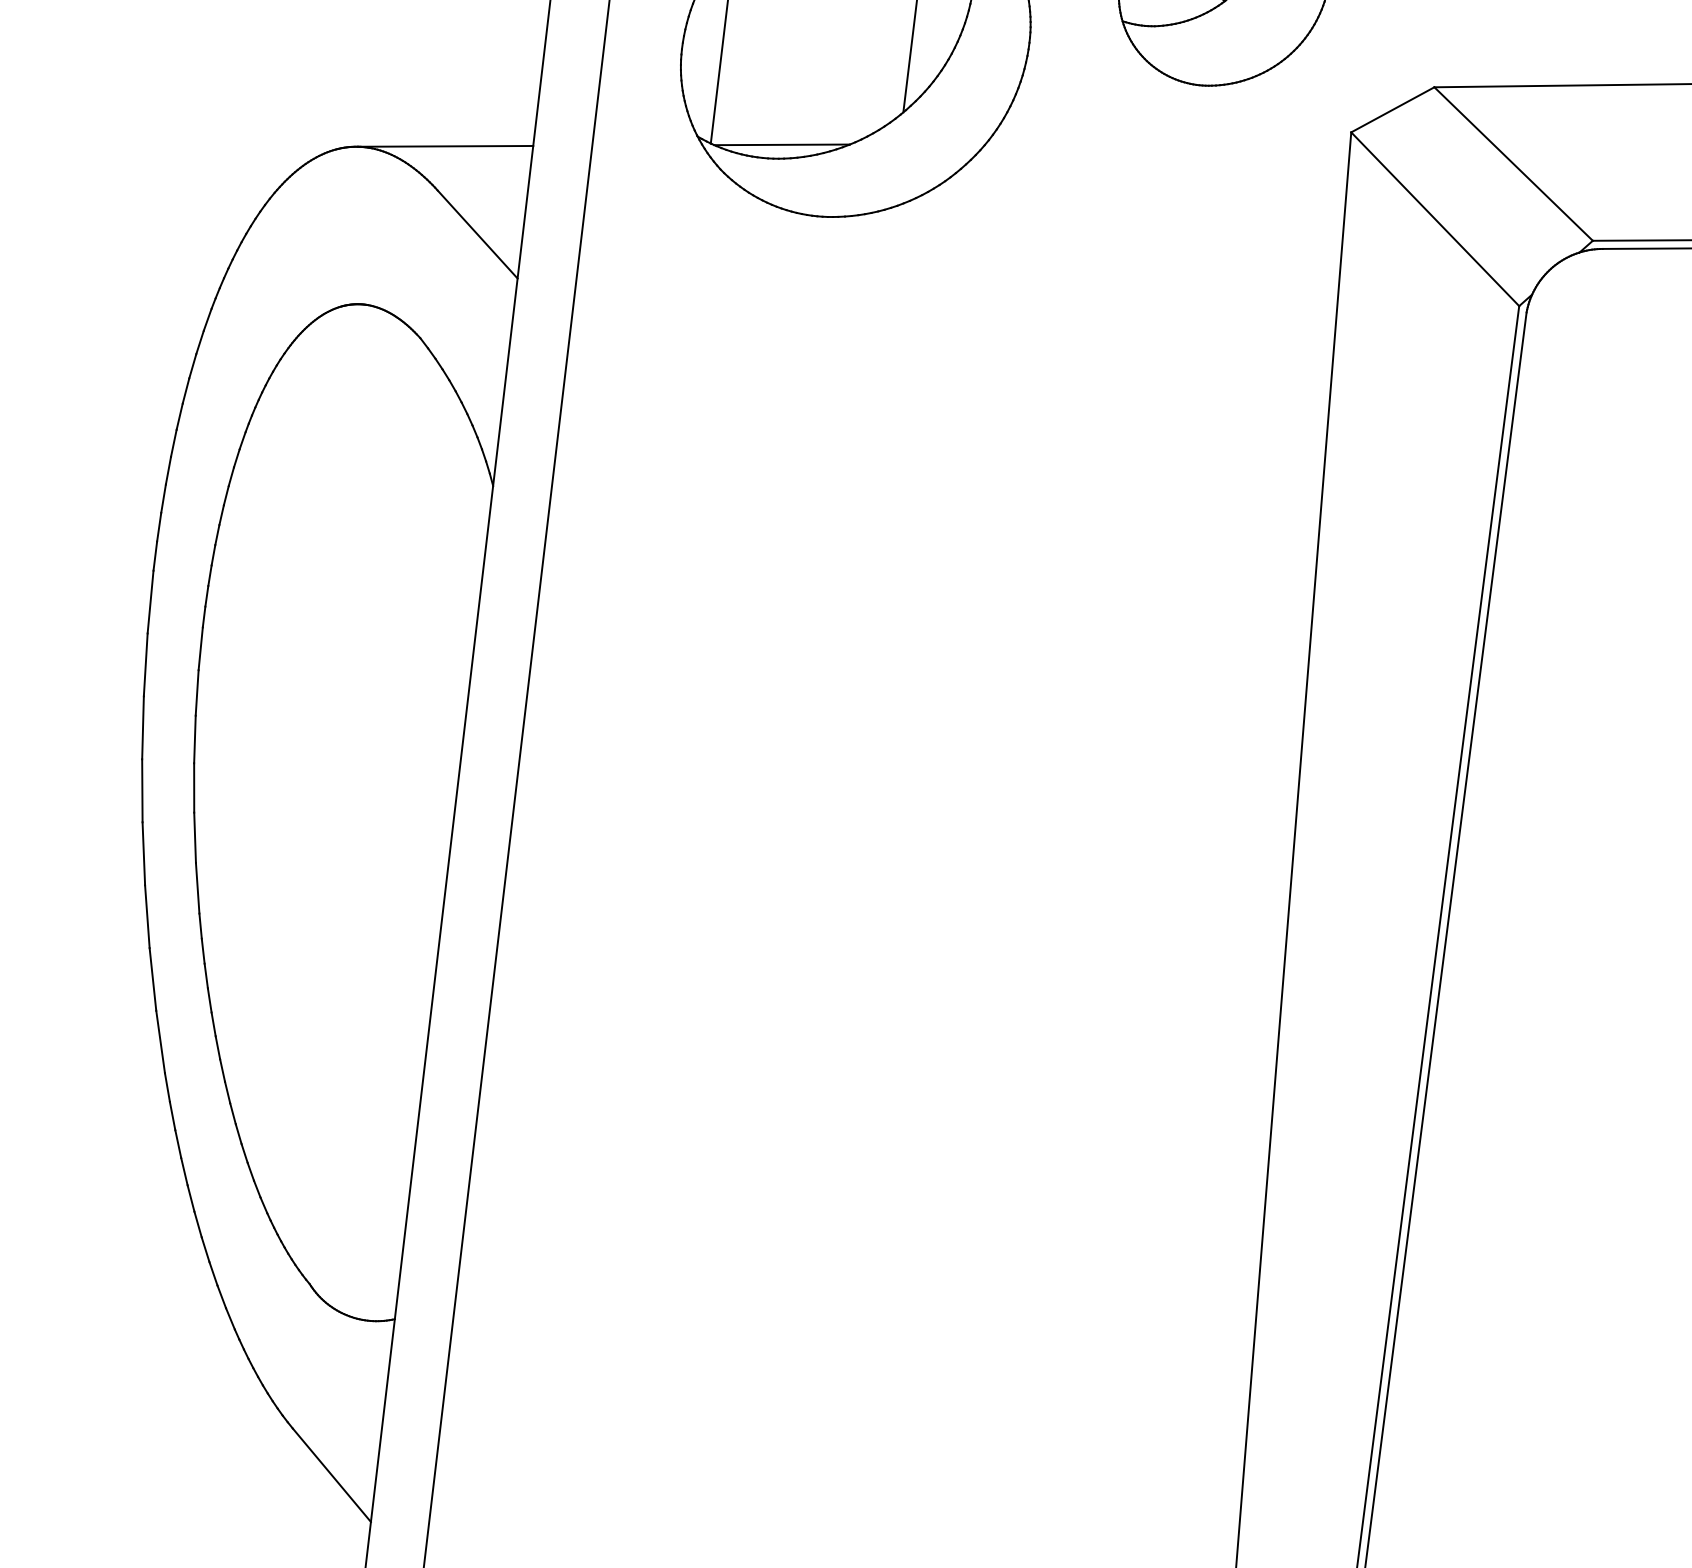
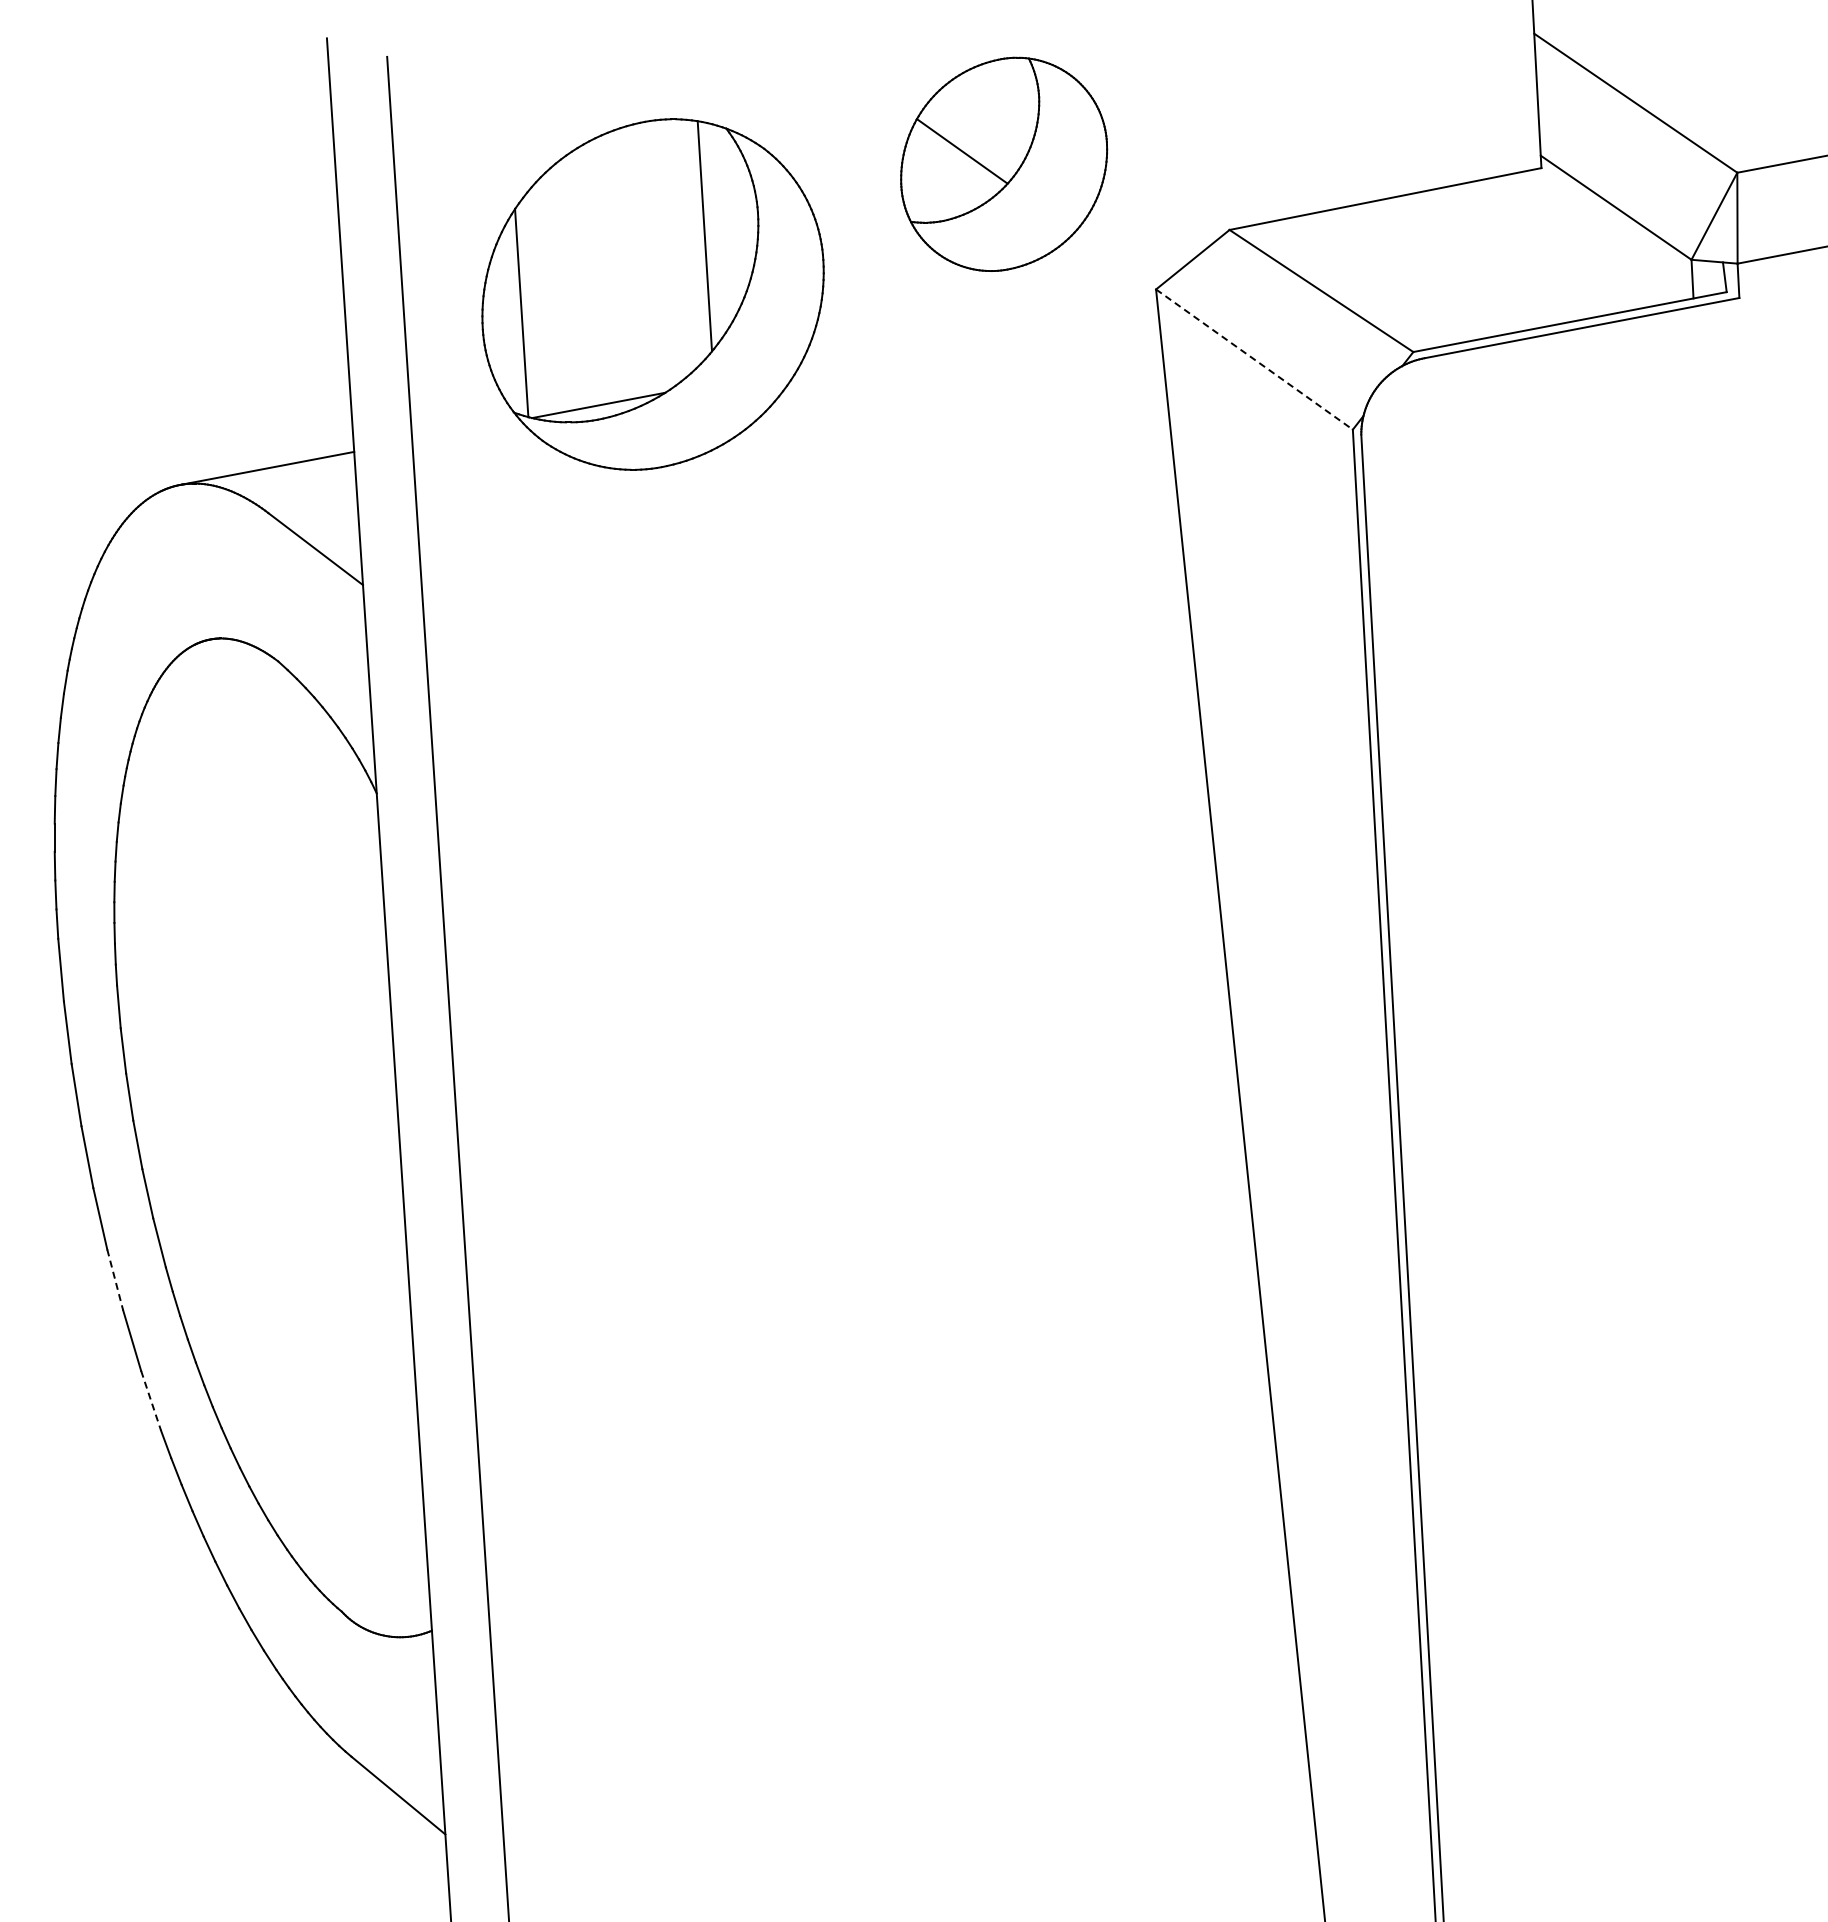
line: (1435, 219) -> (1254, 359), solid -> dashed
line: (147, 917) -> (115, 1280), solid -> dashed
line: (160, 1042) -> (151, 1401), solid -> dashed

